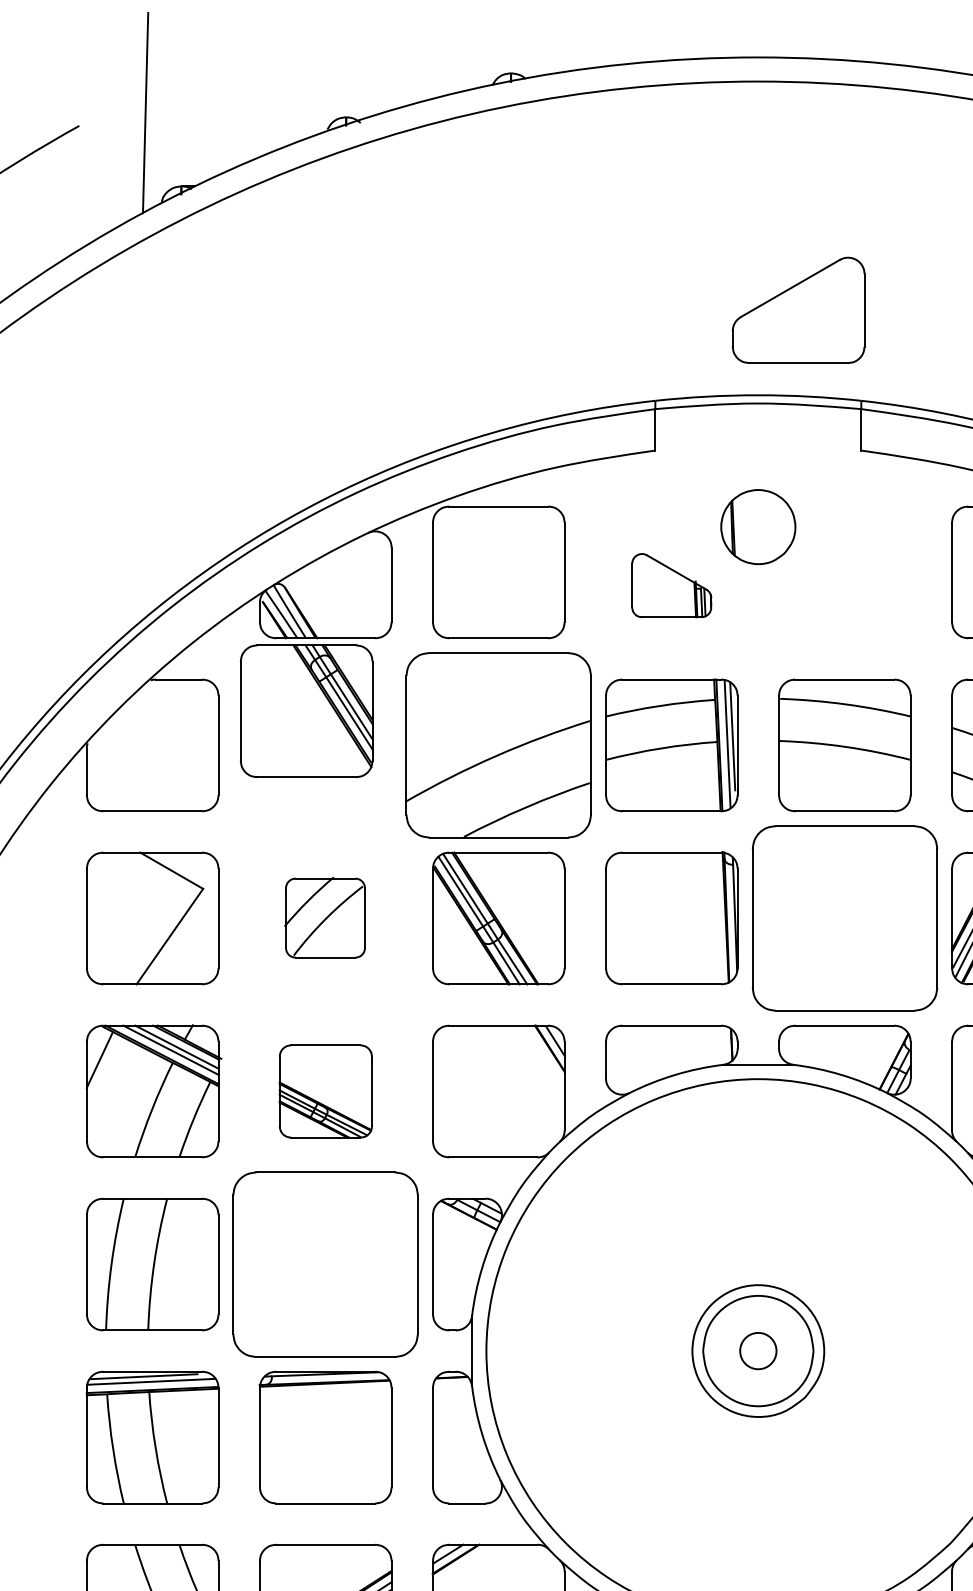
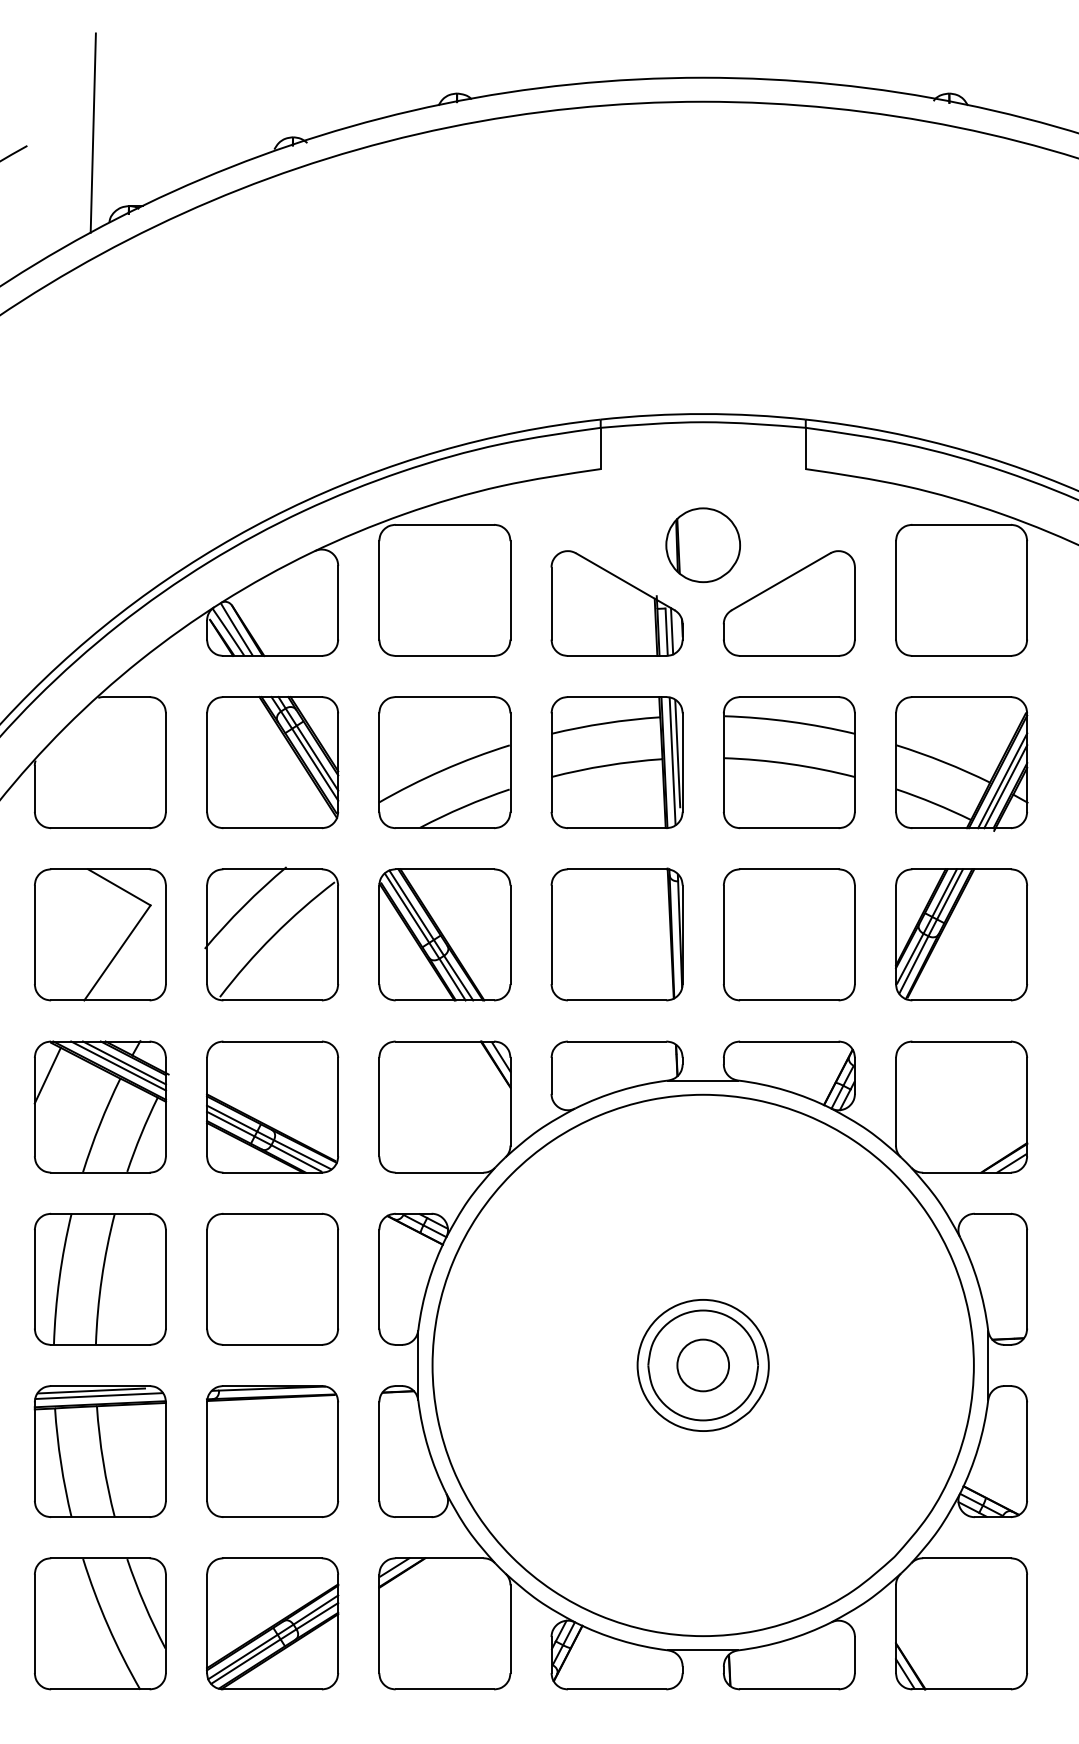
part: (797, 310) -> (788, 603), moved
part: (671, 585) -> (616, 603), size x1.67
part: (306, 711) -> (272, 762), moved
part: (498, 745) -> (444, 762), size x0.71
part: (324, 917) -> (271, 933), size x1.67
part: (843, 918) -> (788, 934), size x0.71
part: (325, 1090) -> (272, 1106), size x1.43
part: (325, 1263) -> (272, 1278), size x0.71
circle: (758, 1351) -> (703, 1365), size x1.43

